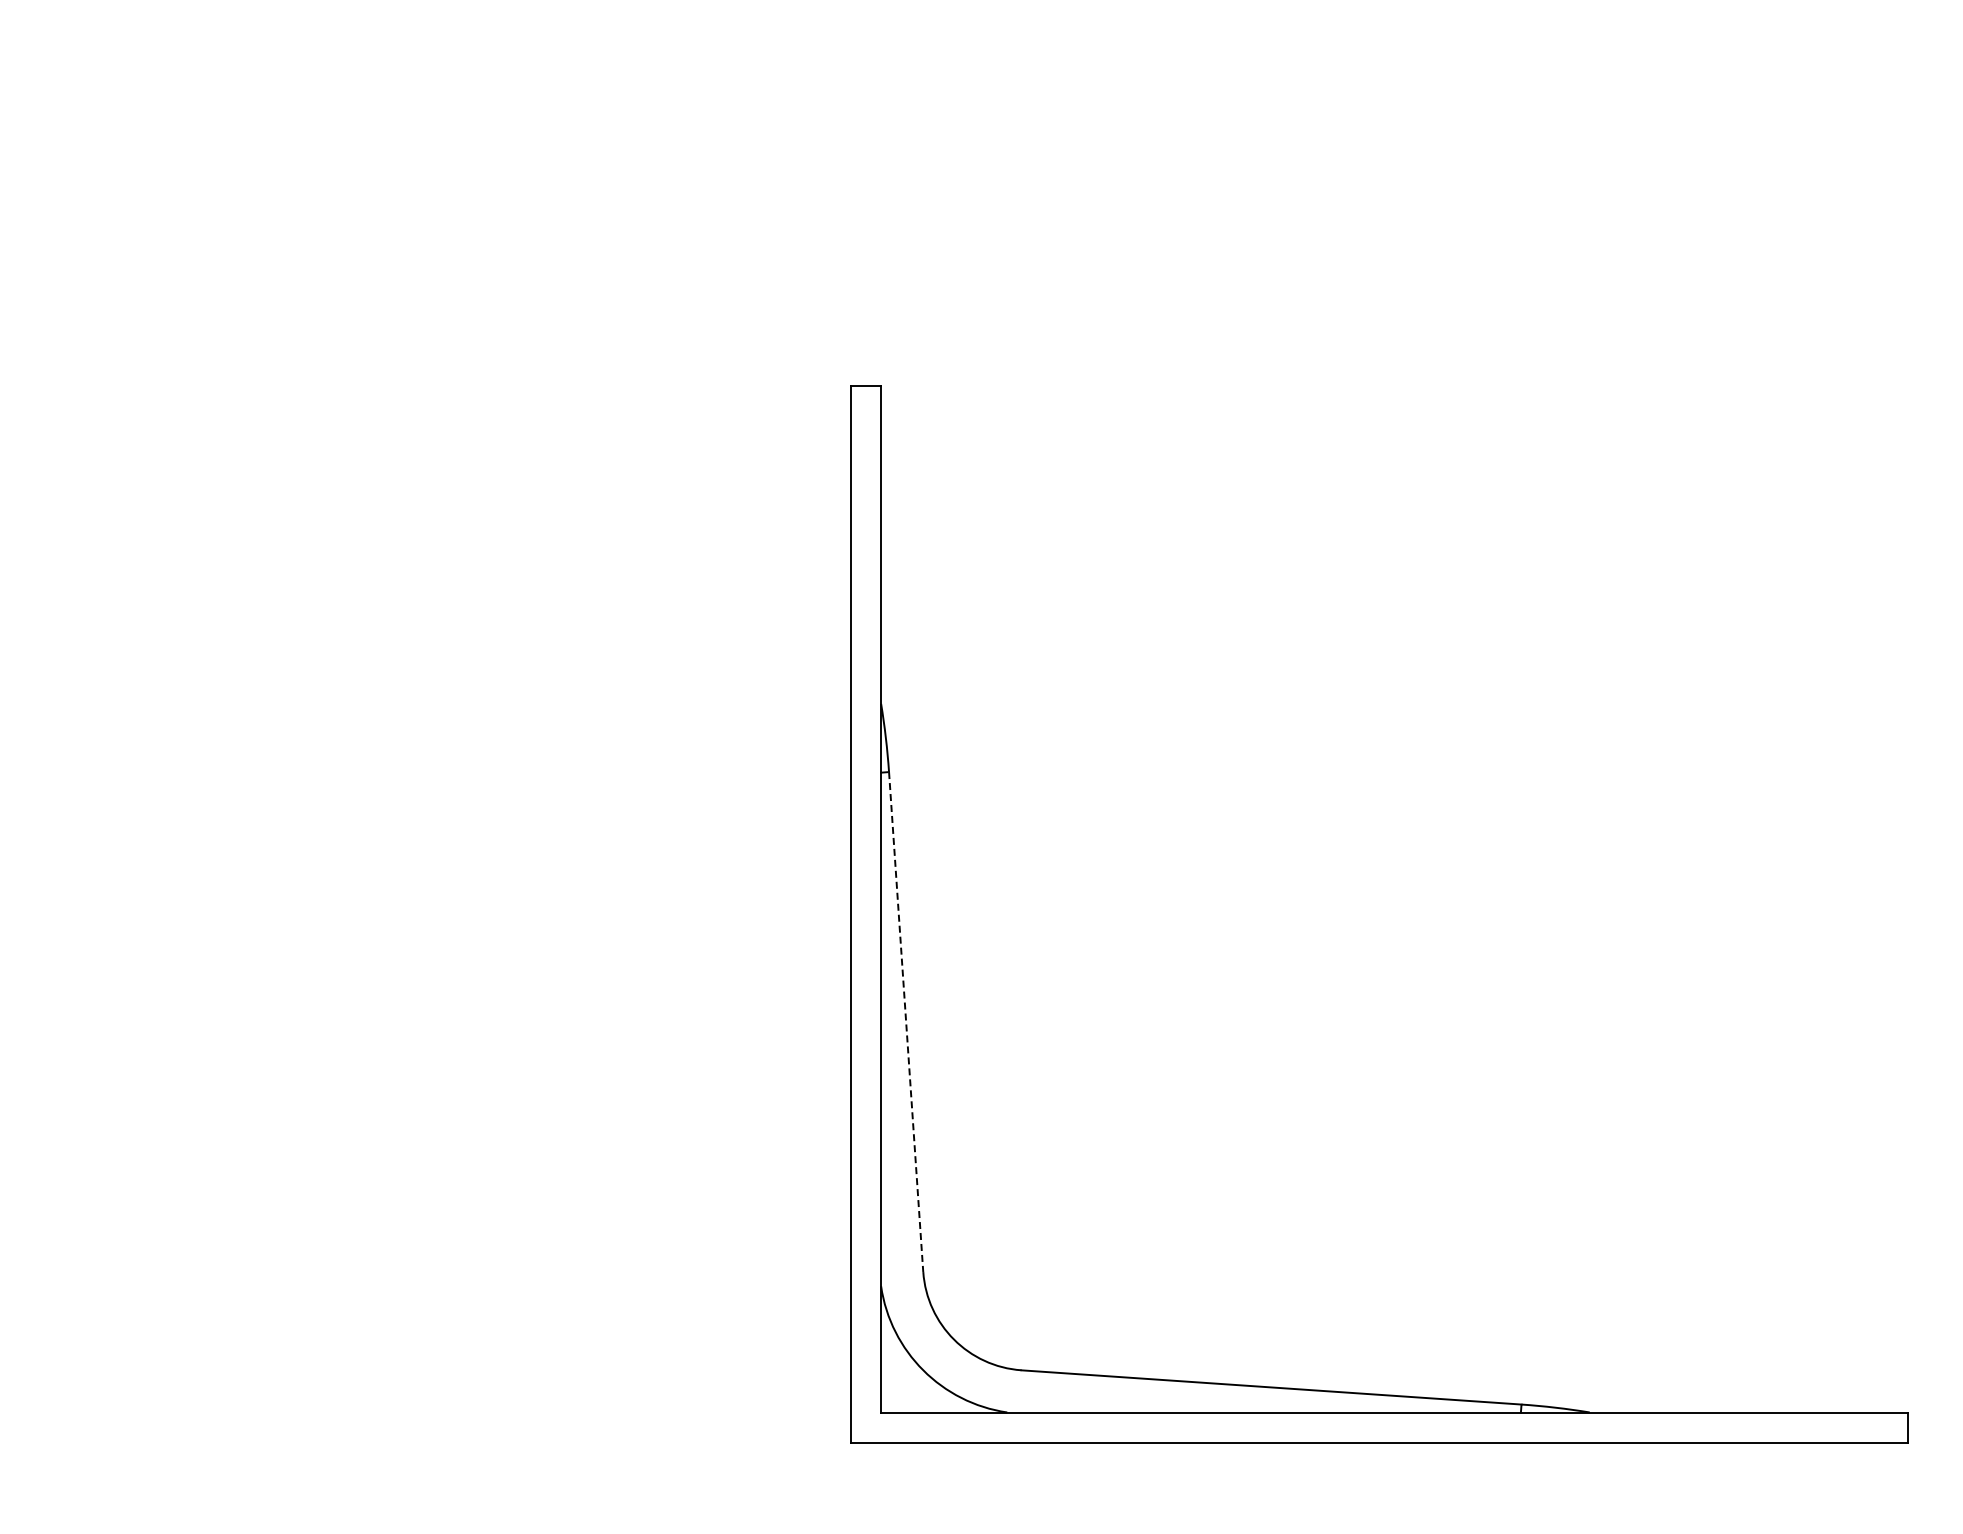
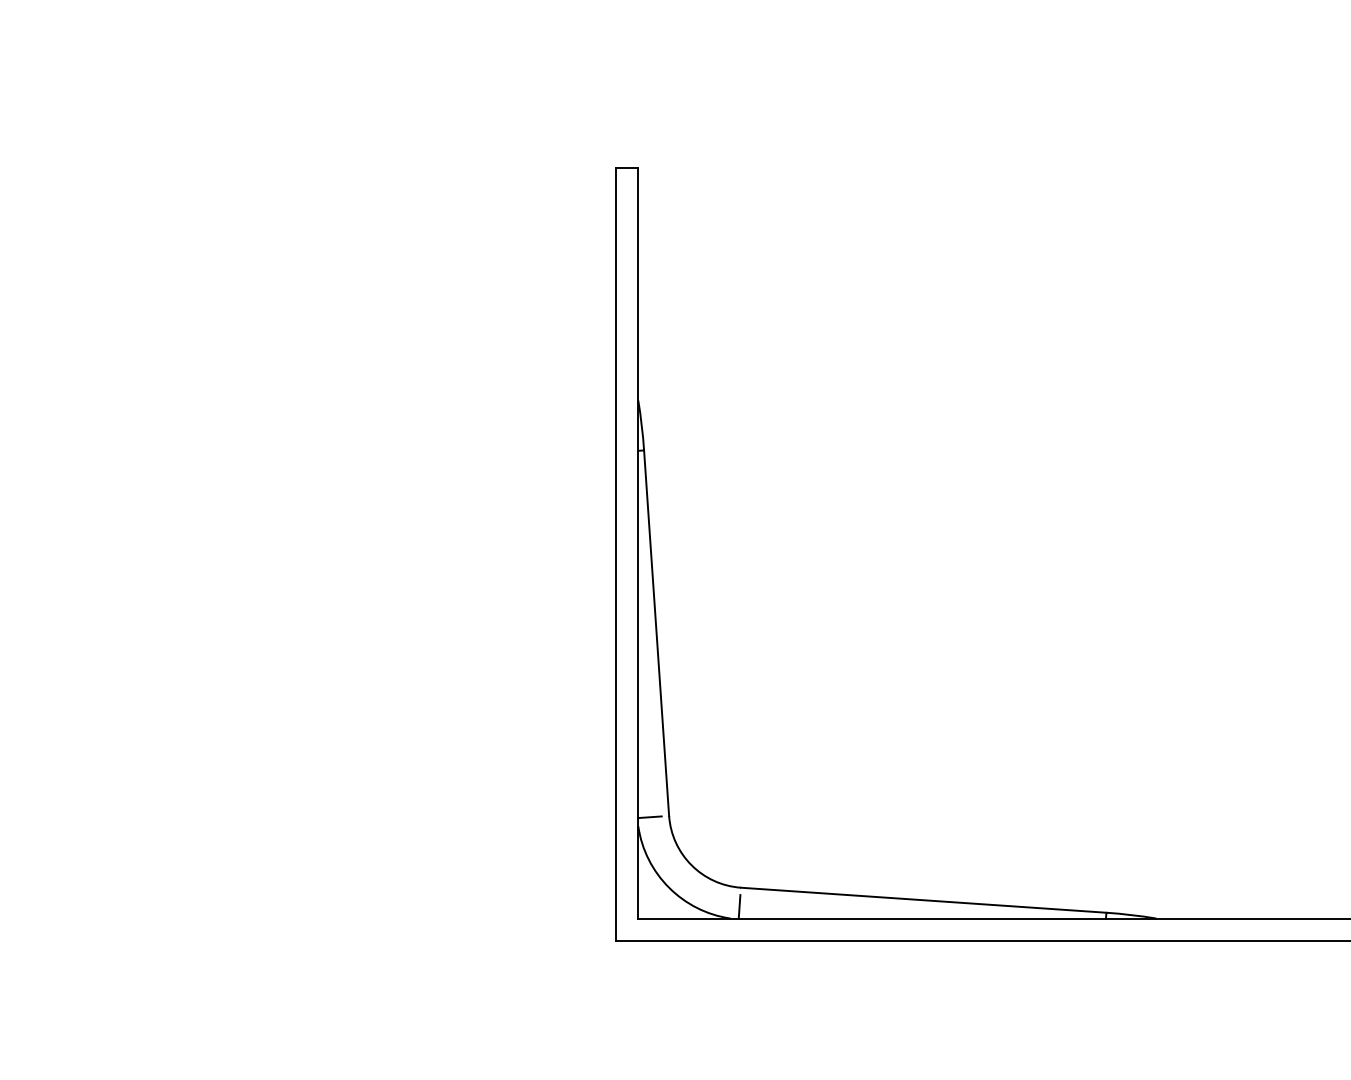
line: (906, 1022) -> (656, 633), dashed -> solid
line: (897, 1273) -> (650, 816), added
line: (1019, 1396) -> (739, 906), added

